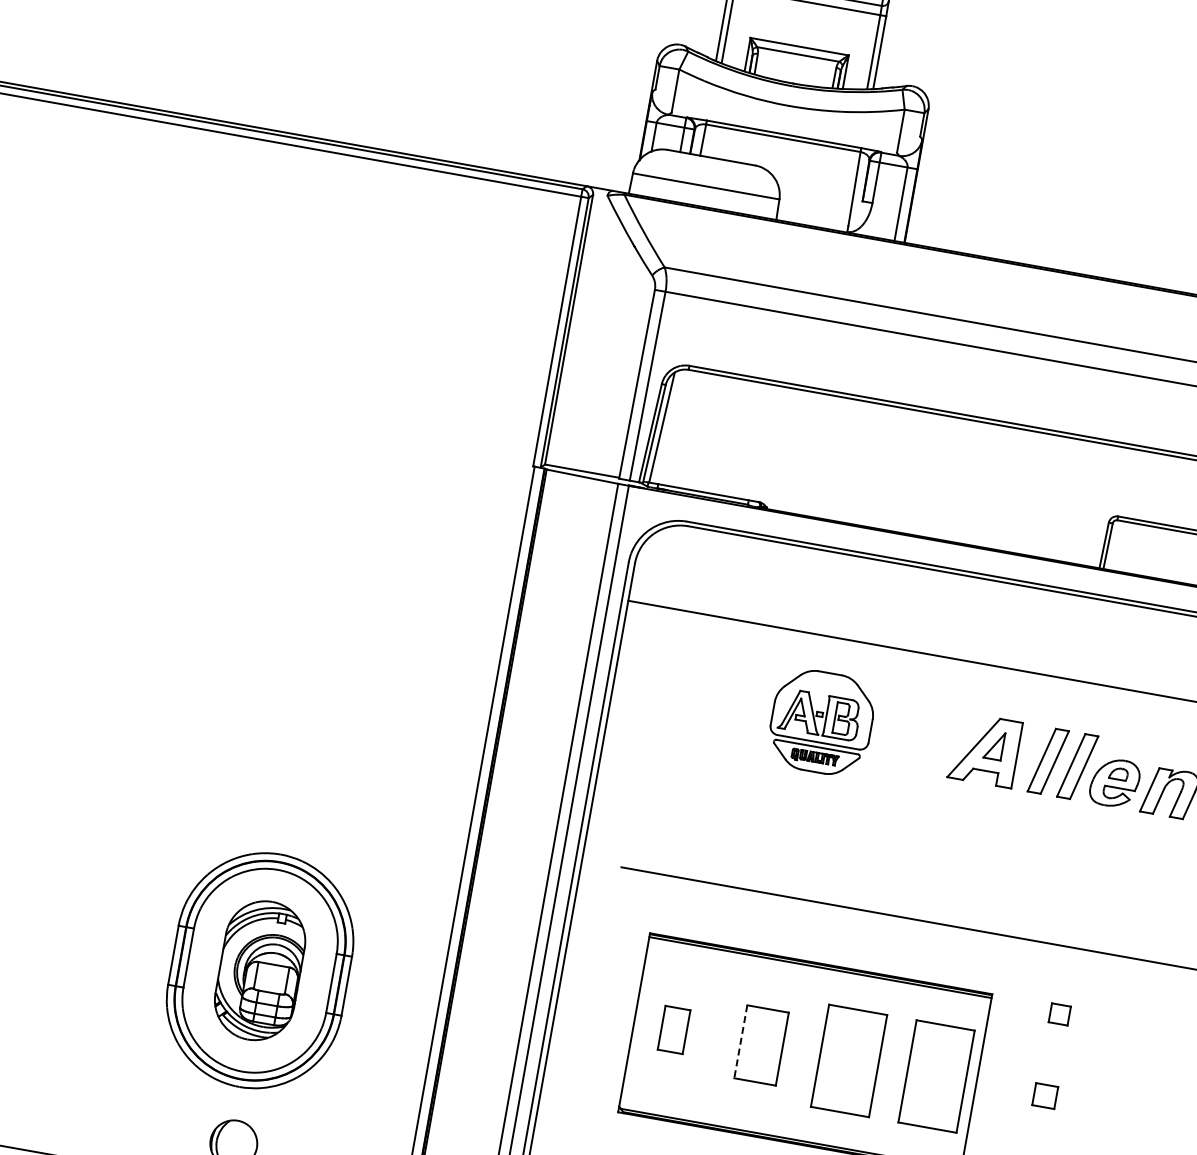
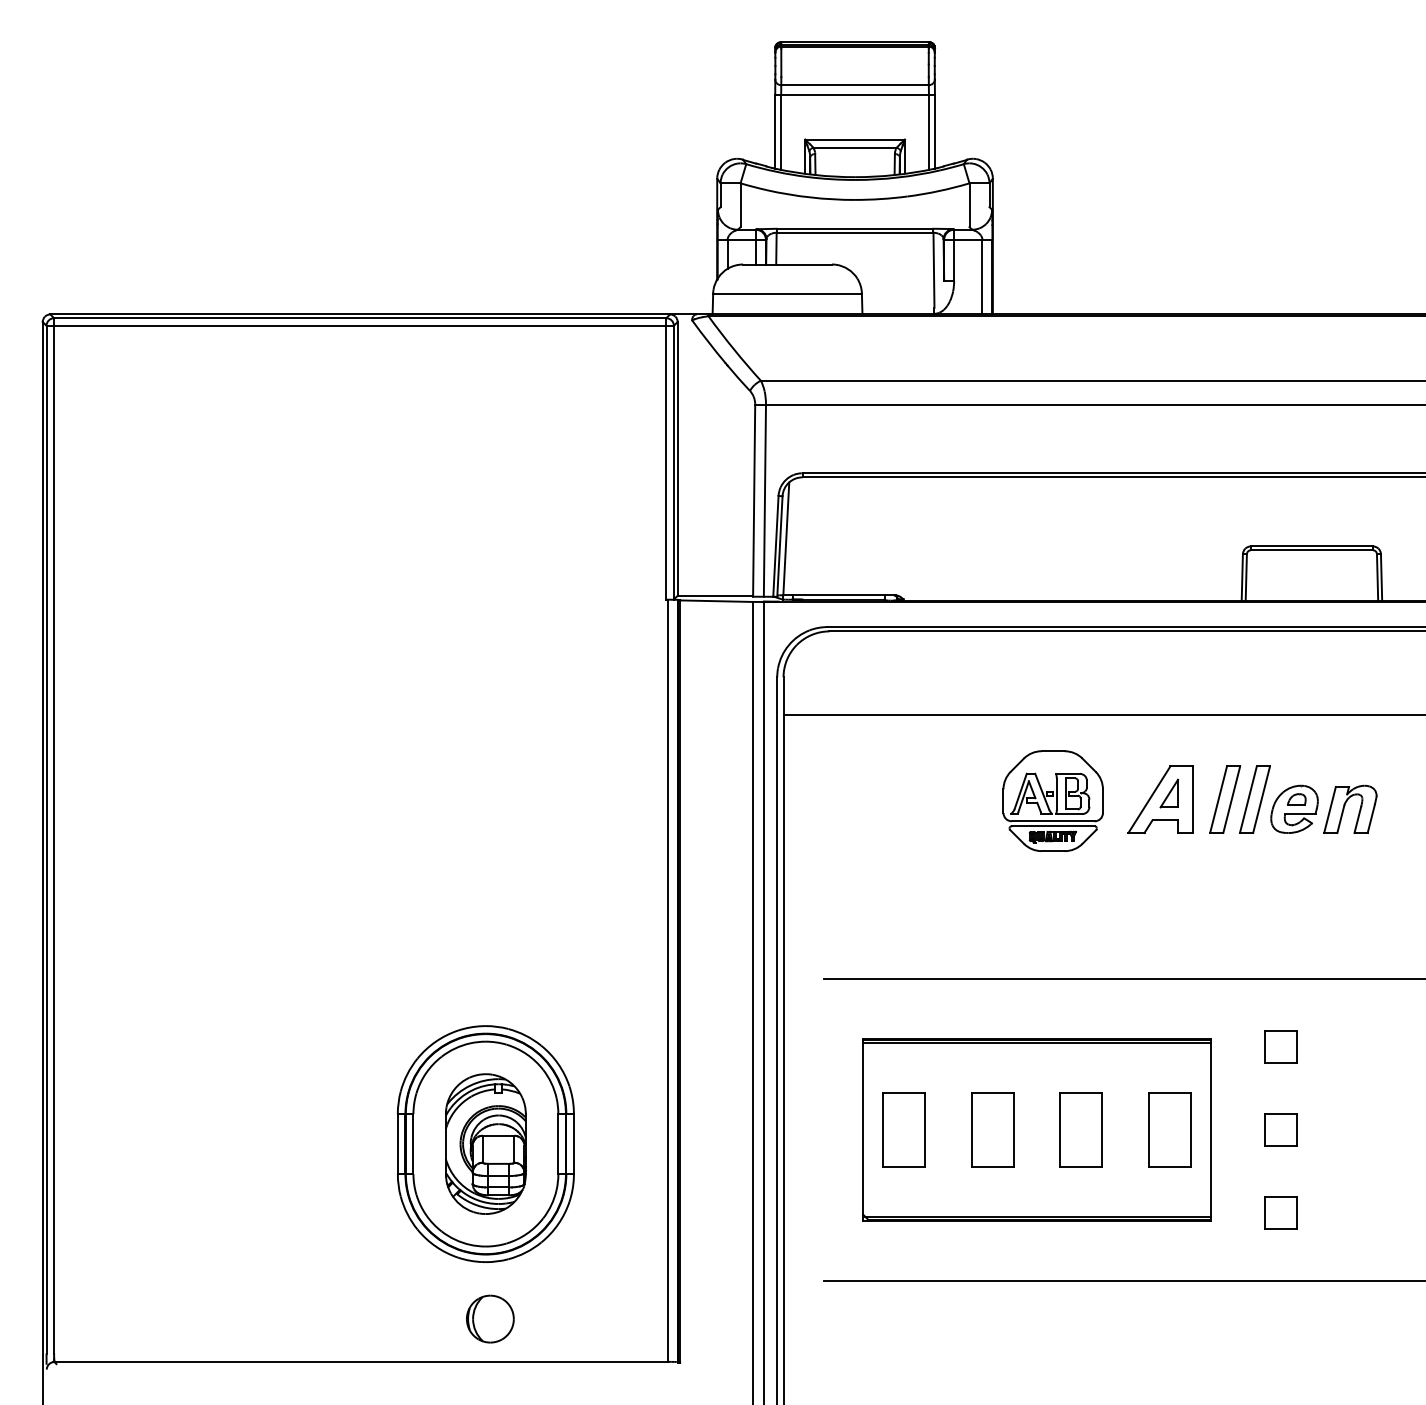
part: (821, 721) -> (1052, 800), moved
part: (1059, 1014) -> (1280, 1046), size x1.67
part: (673, 1029) -> (903, 1129), size x1.67
line: (740, 1042) -> (971, 1130), dashed -> solid
part: (848, 1060) -> (1080, 1129), size x0.71
part: (935, 1076) -> (1169, 1129), size x0.71
part: (1044, 1095) -> (1280, 1129), size x1.43

